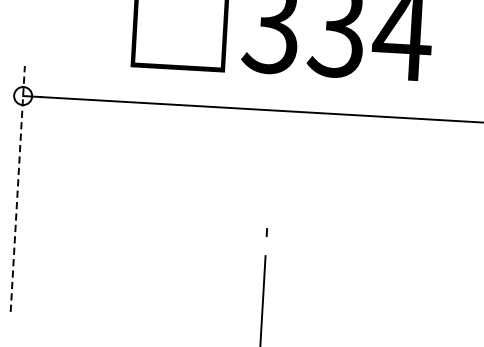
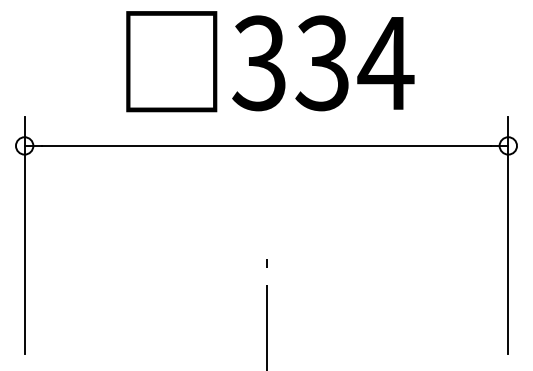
line: (17, 188) -> (24, 235), dashed -> solid

